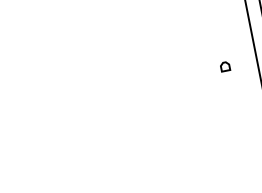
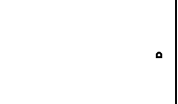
part: (224, 66) -> (158, 54), moved

